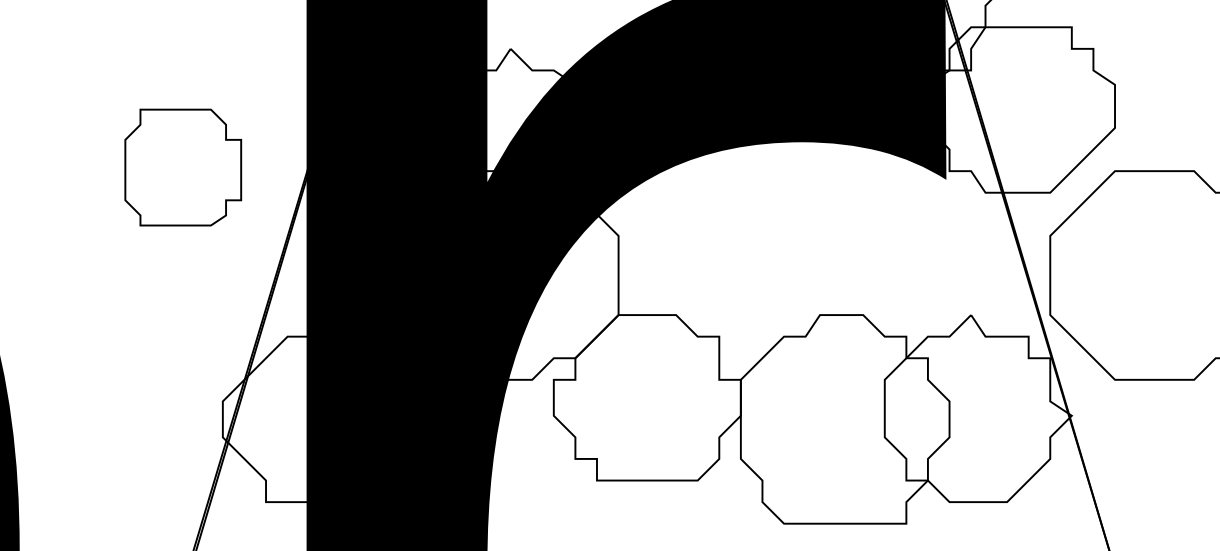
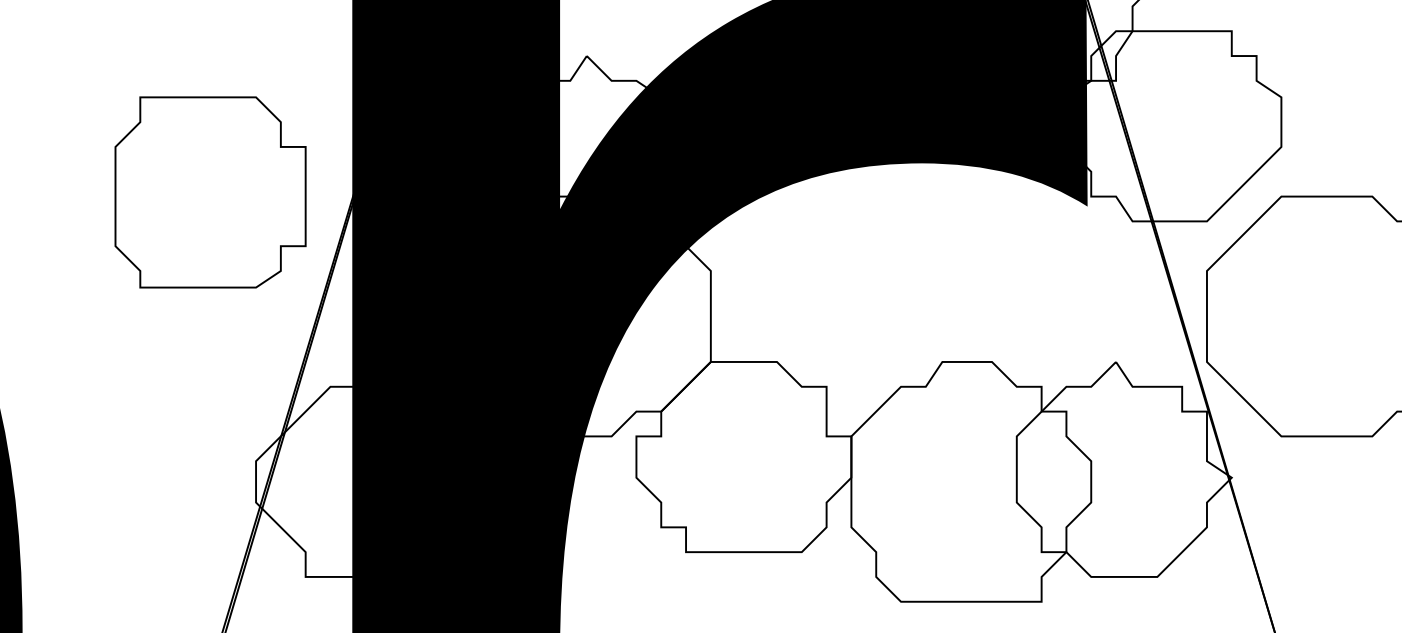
part: (183, 167) -> (210, 192), size x1.43

